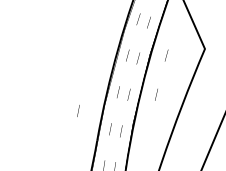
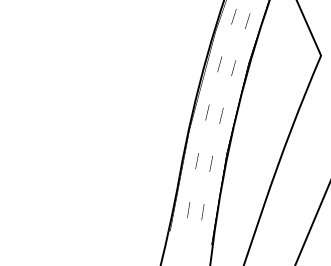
line: (166, 55) -> (270, 64), removed
line: (156, 94) -> (257, 115), removed
line: (78, 110) -> (155, 136), removed

